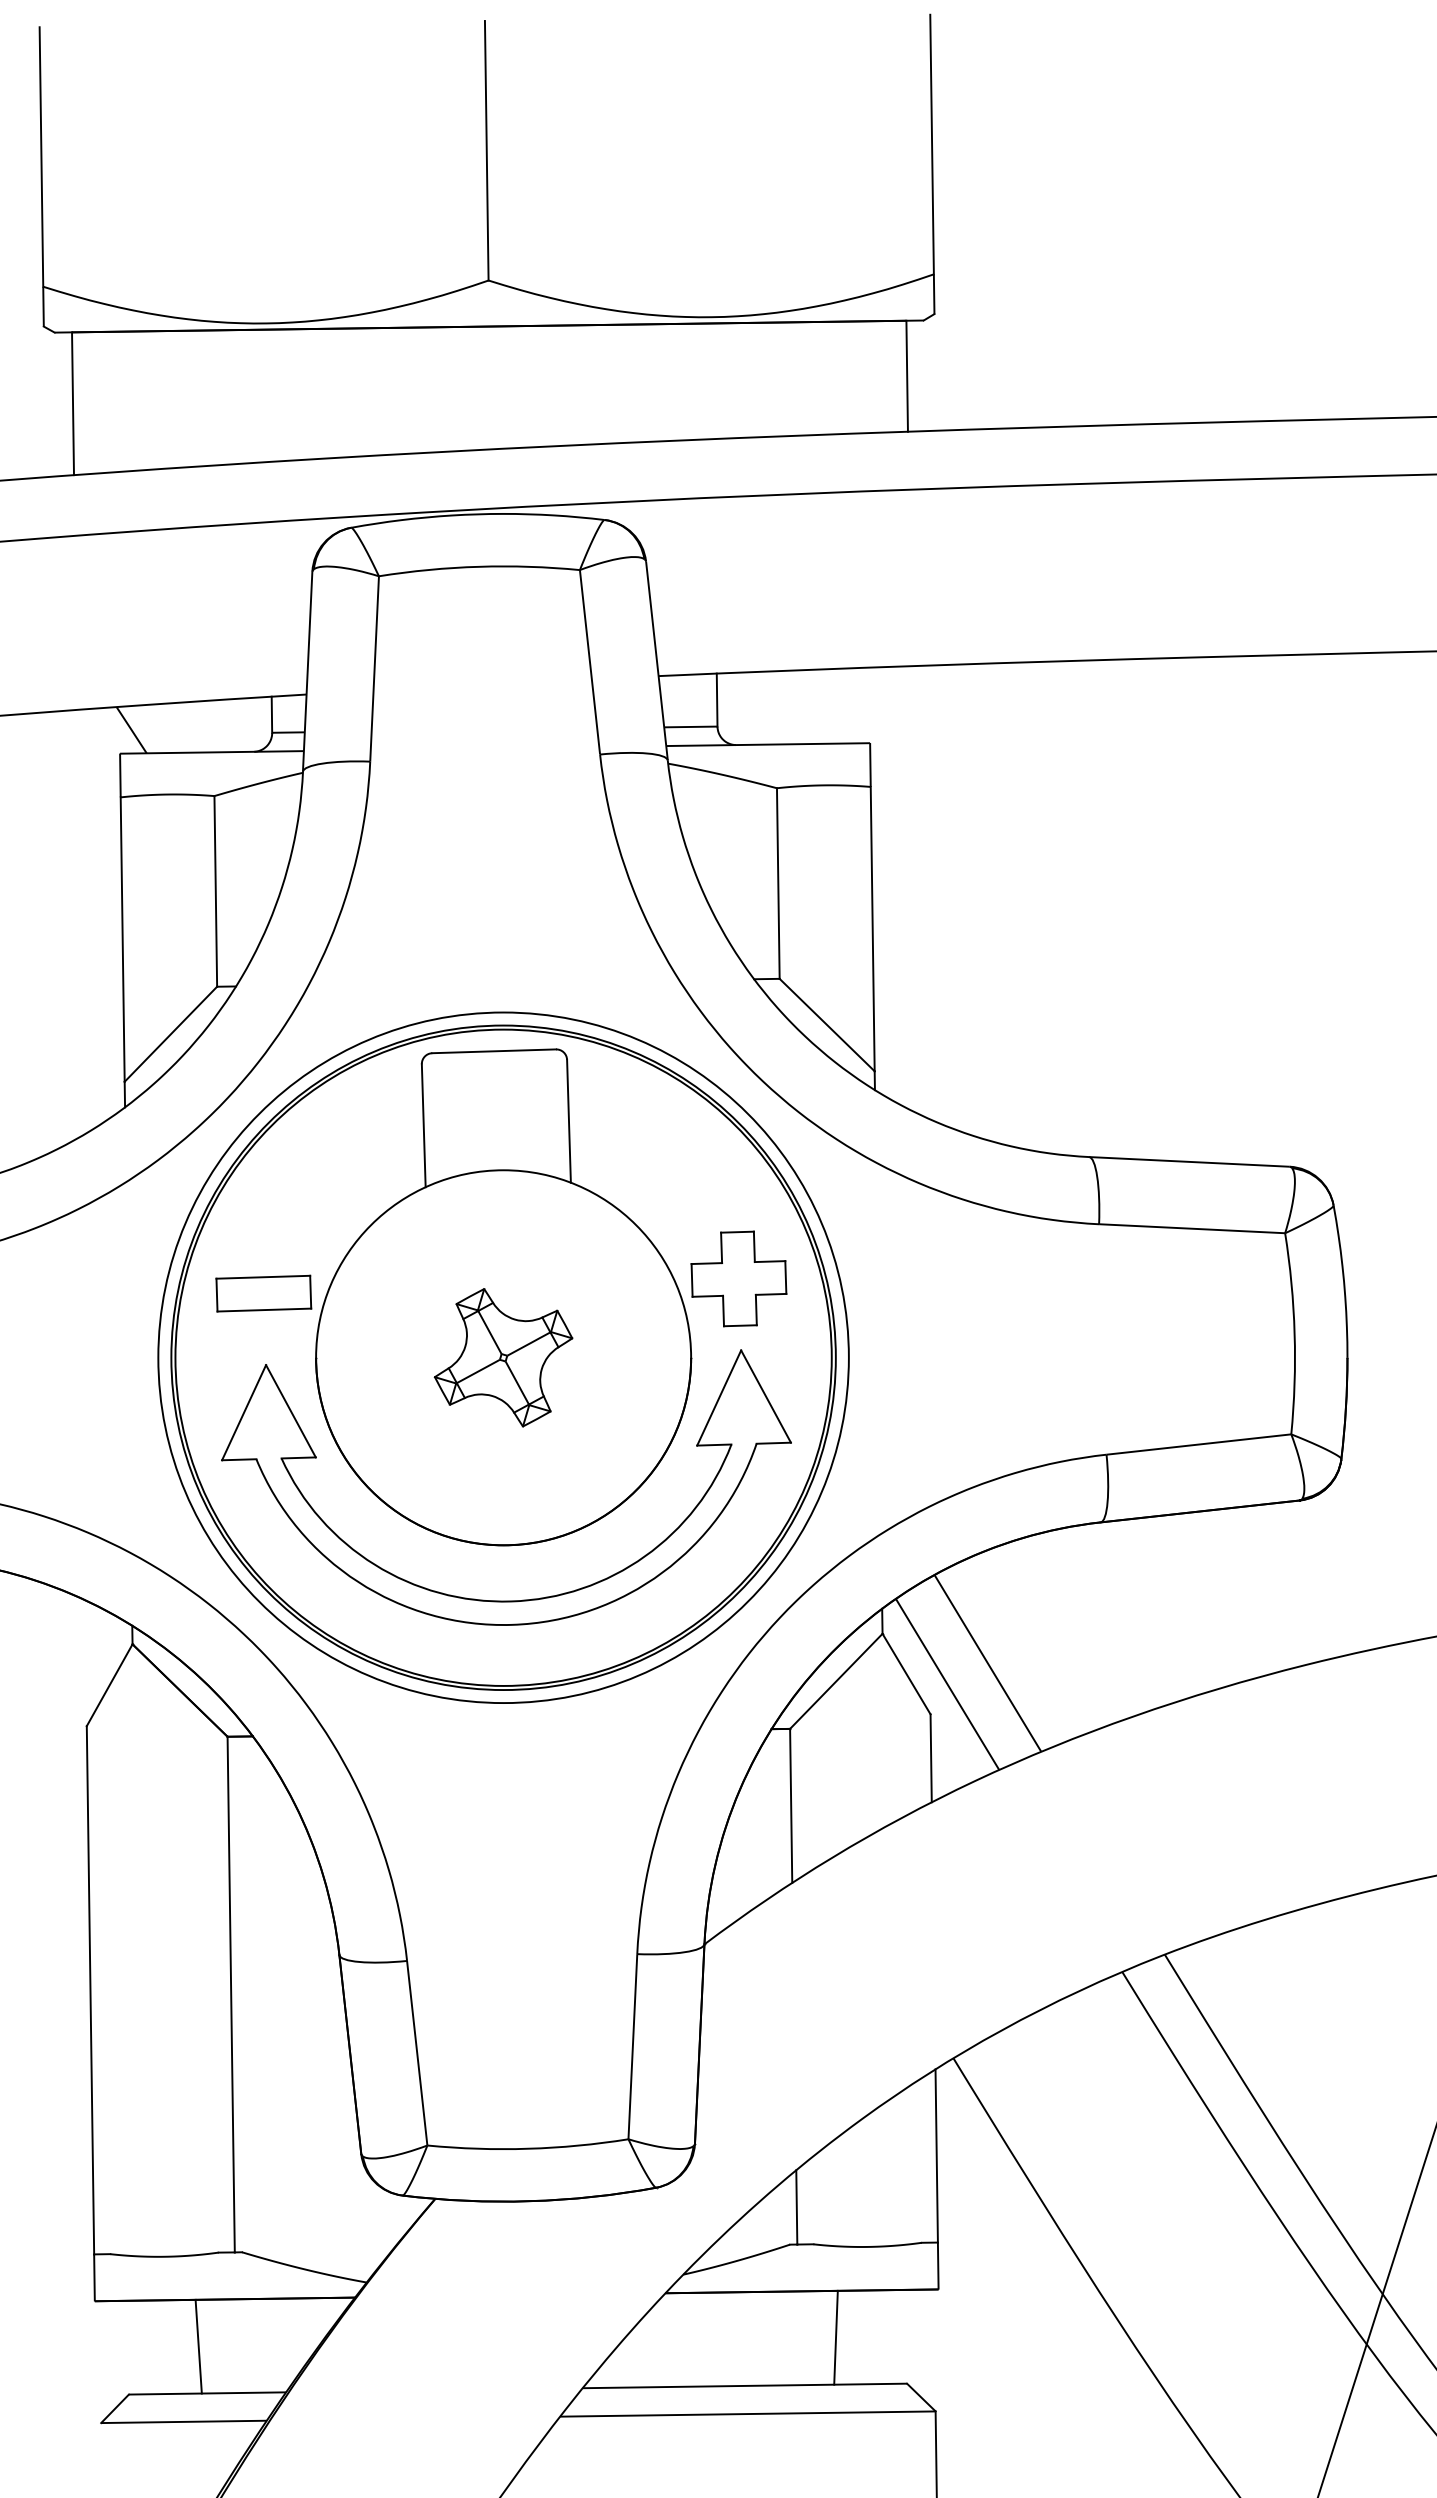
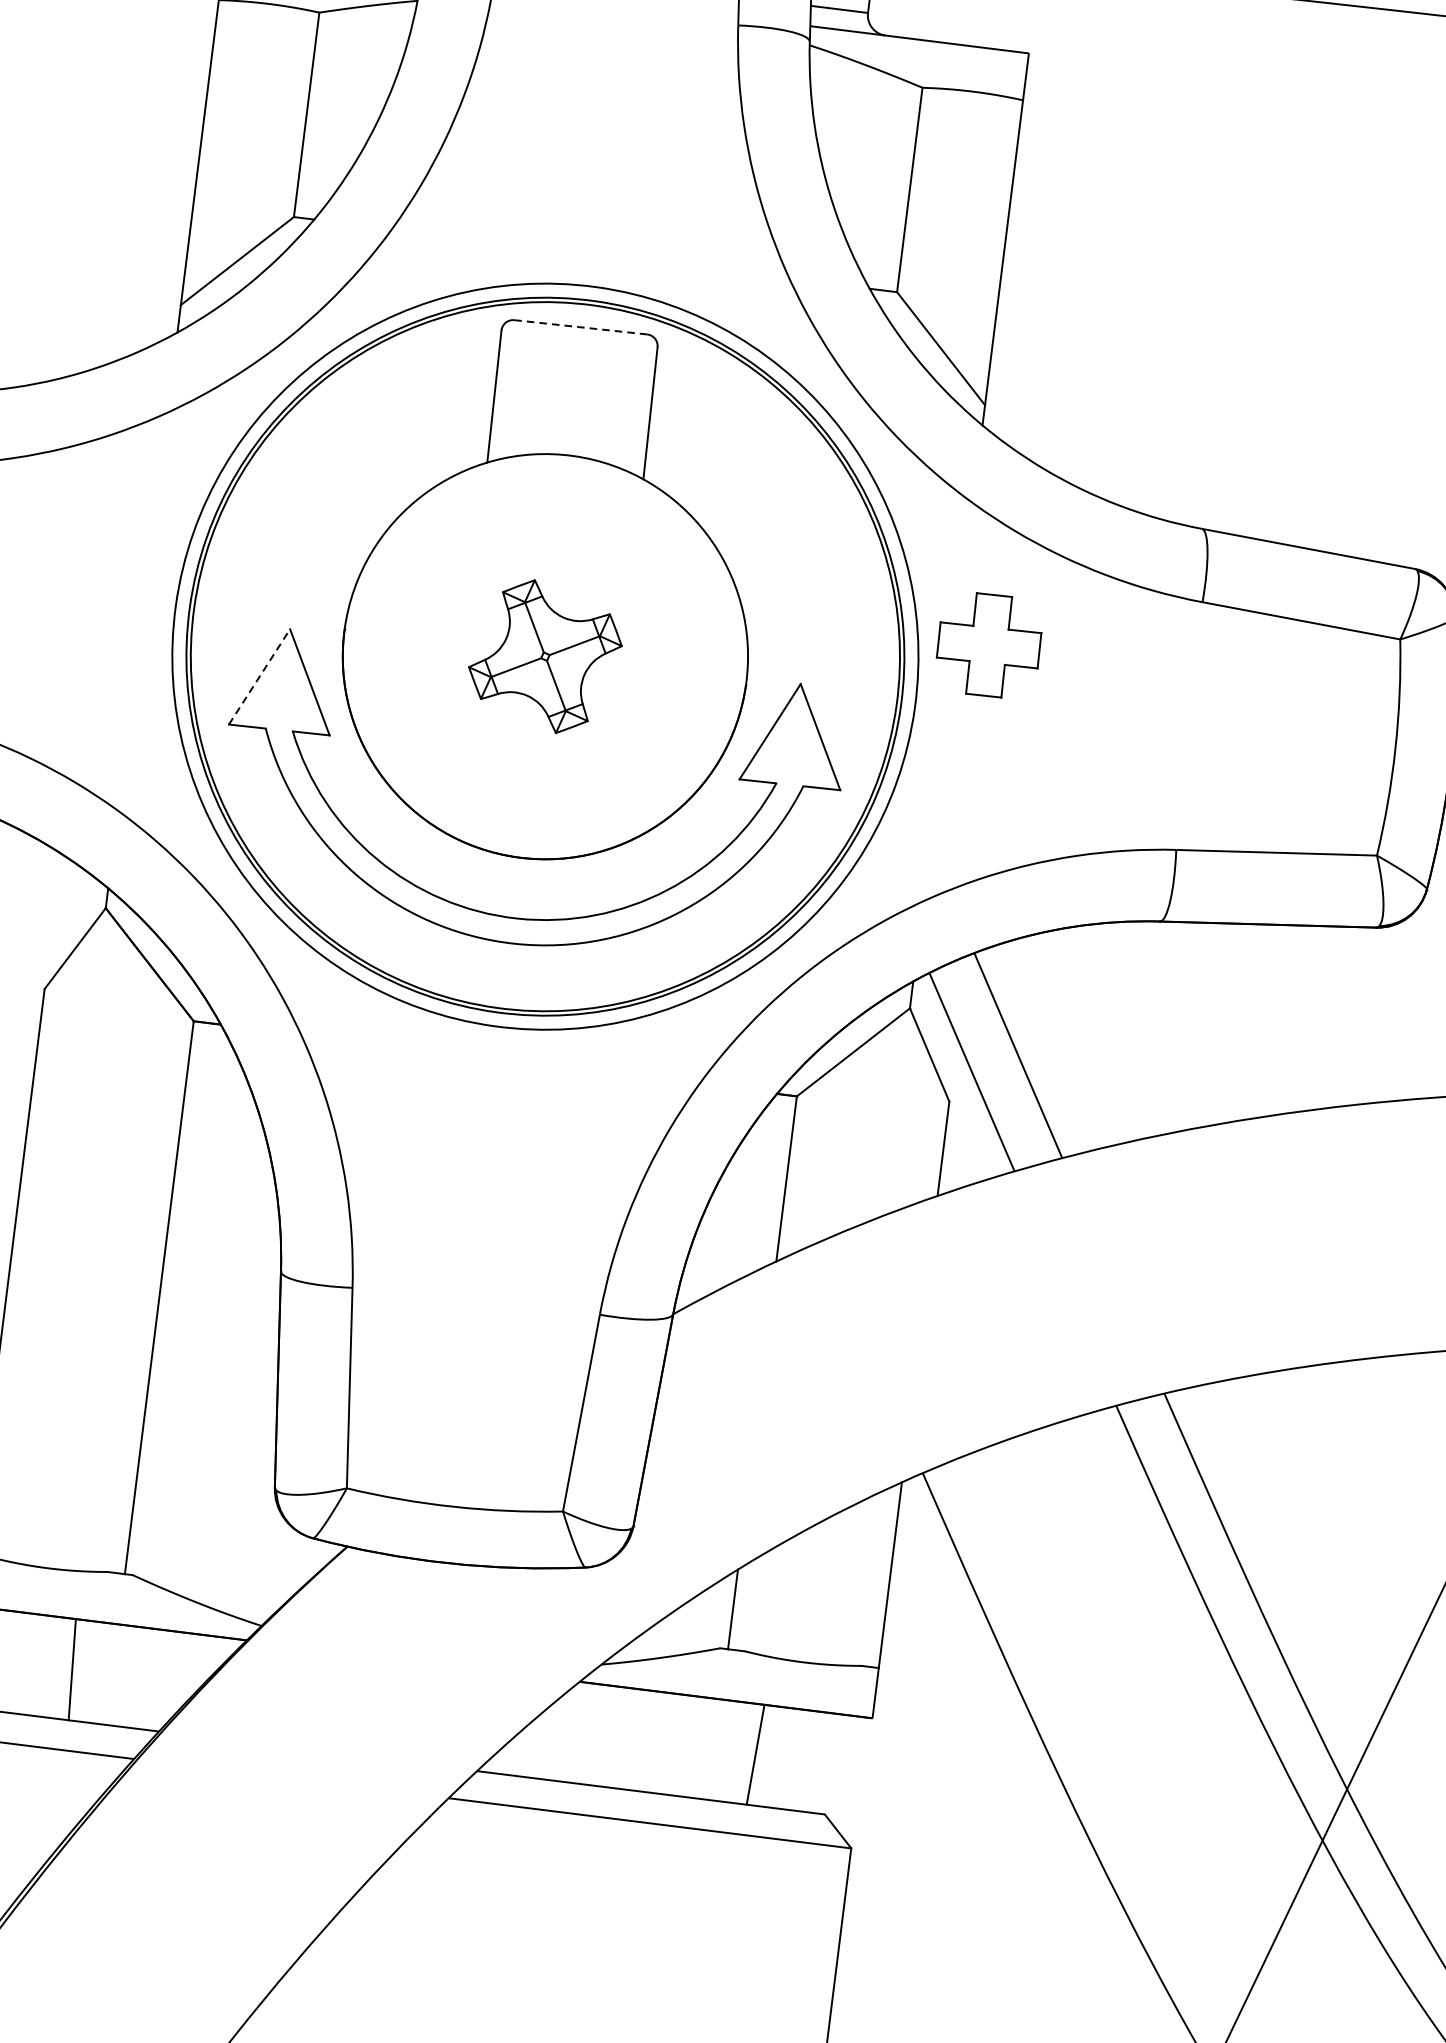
line: (494, 1051) -> (581, 327), solid -> dashed
part: (738, 1278) -> (988, 644), moved
part: (263, 1293) -> (298, 552), removed
line: (244, 1412) -> (260, 676), solid -> dashed

